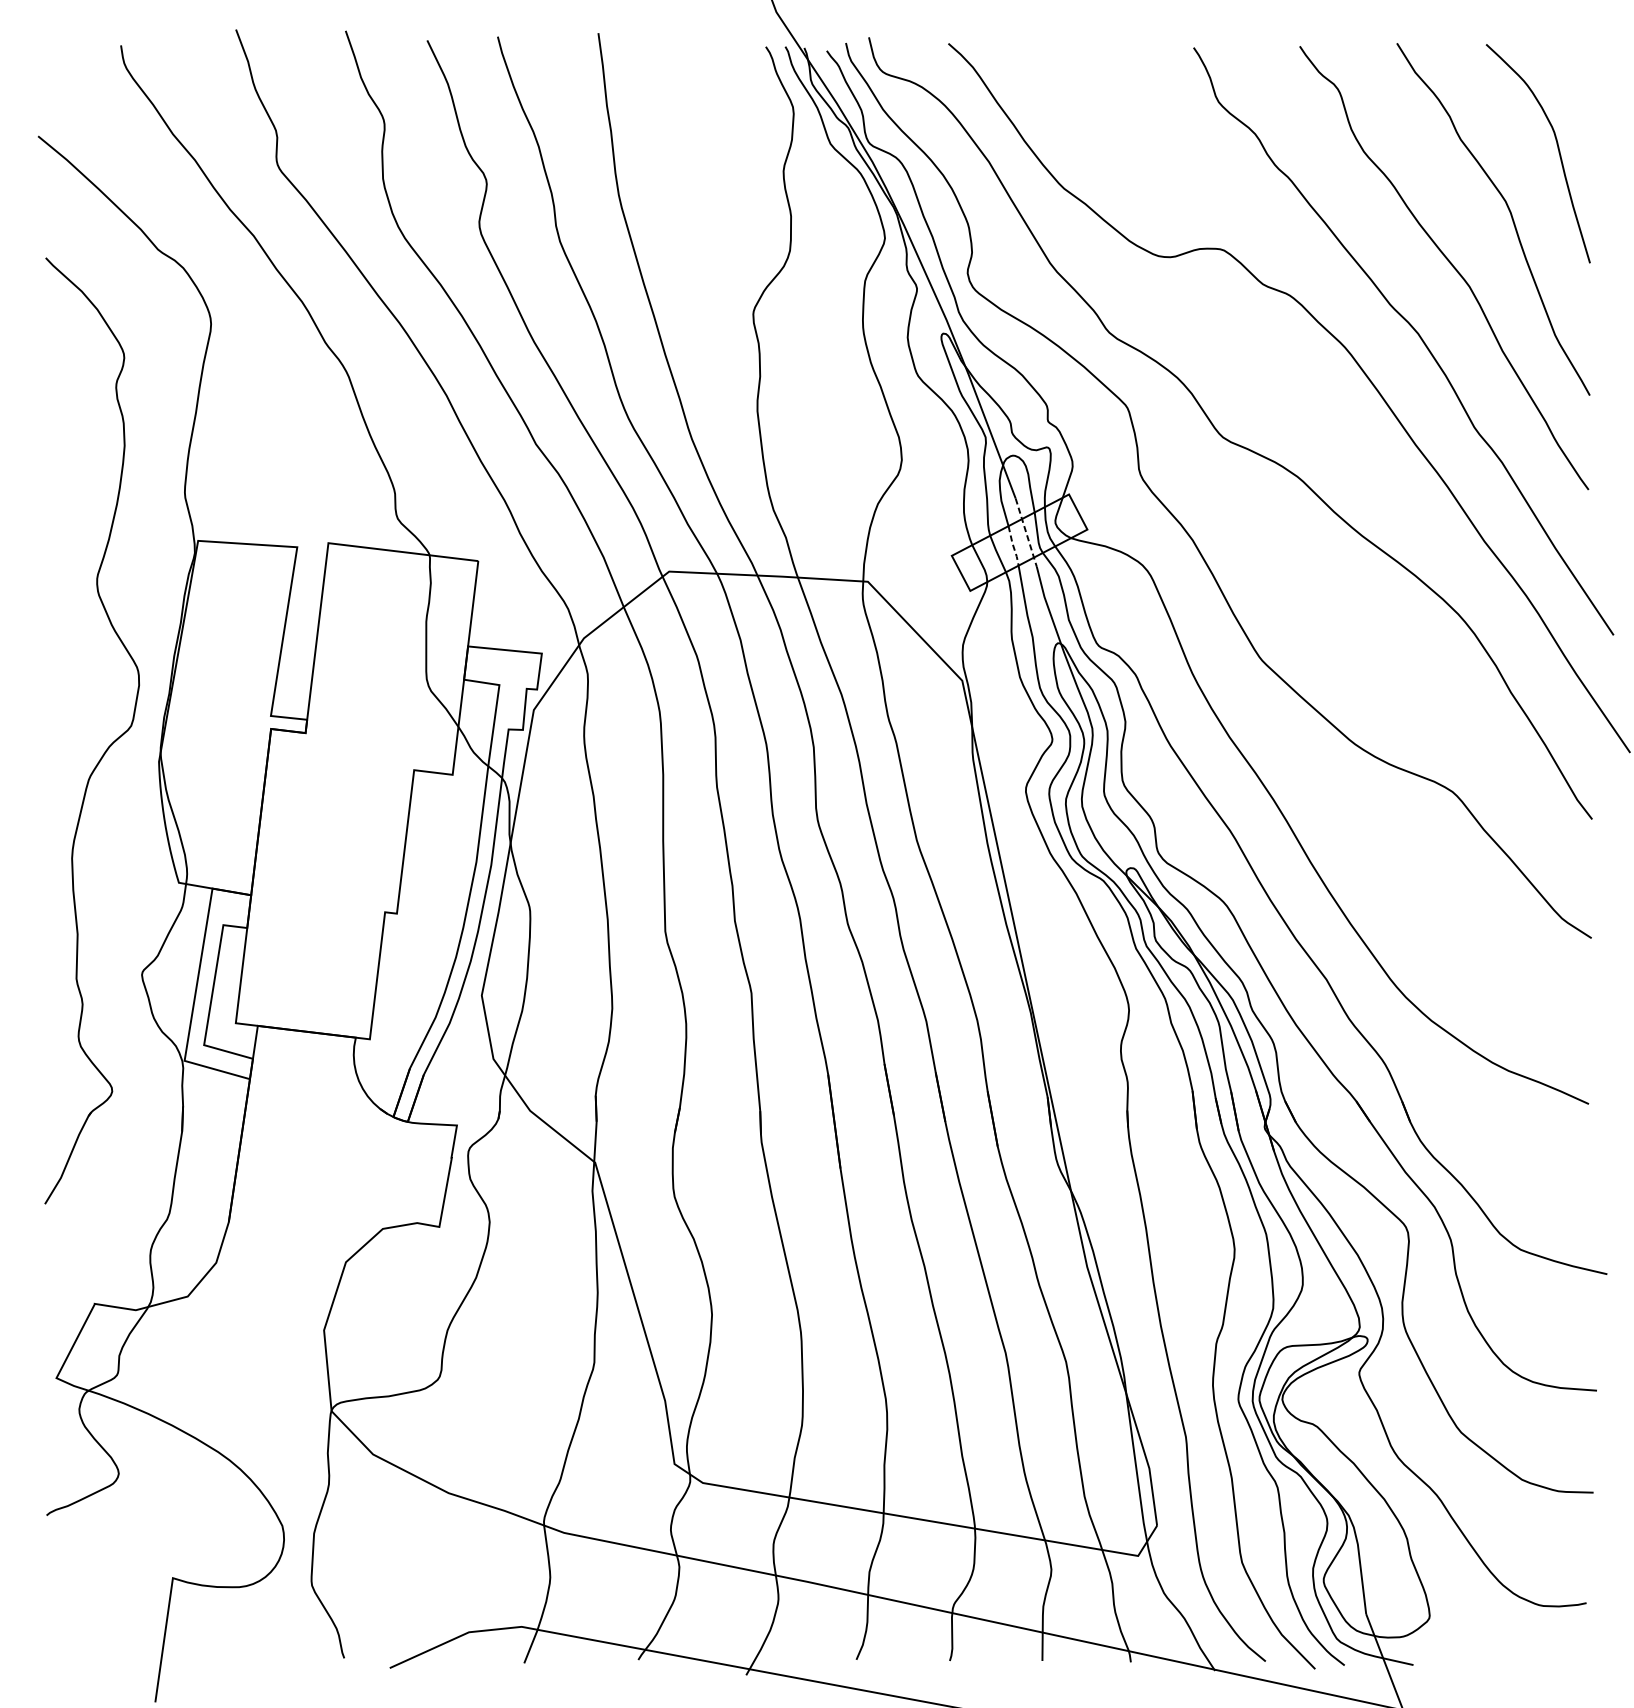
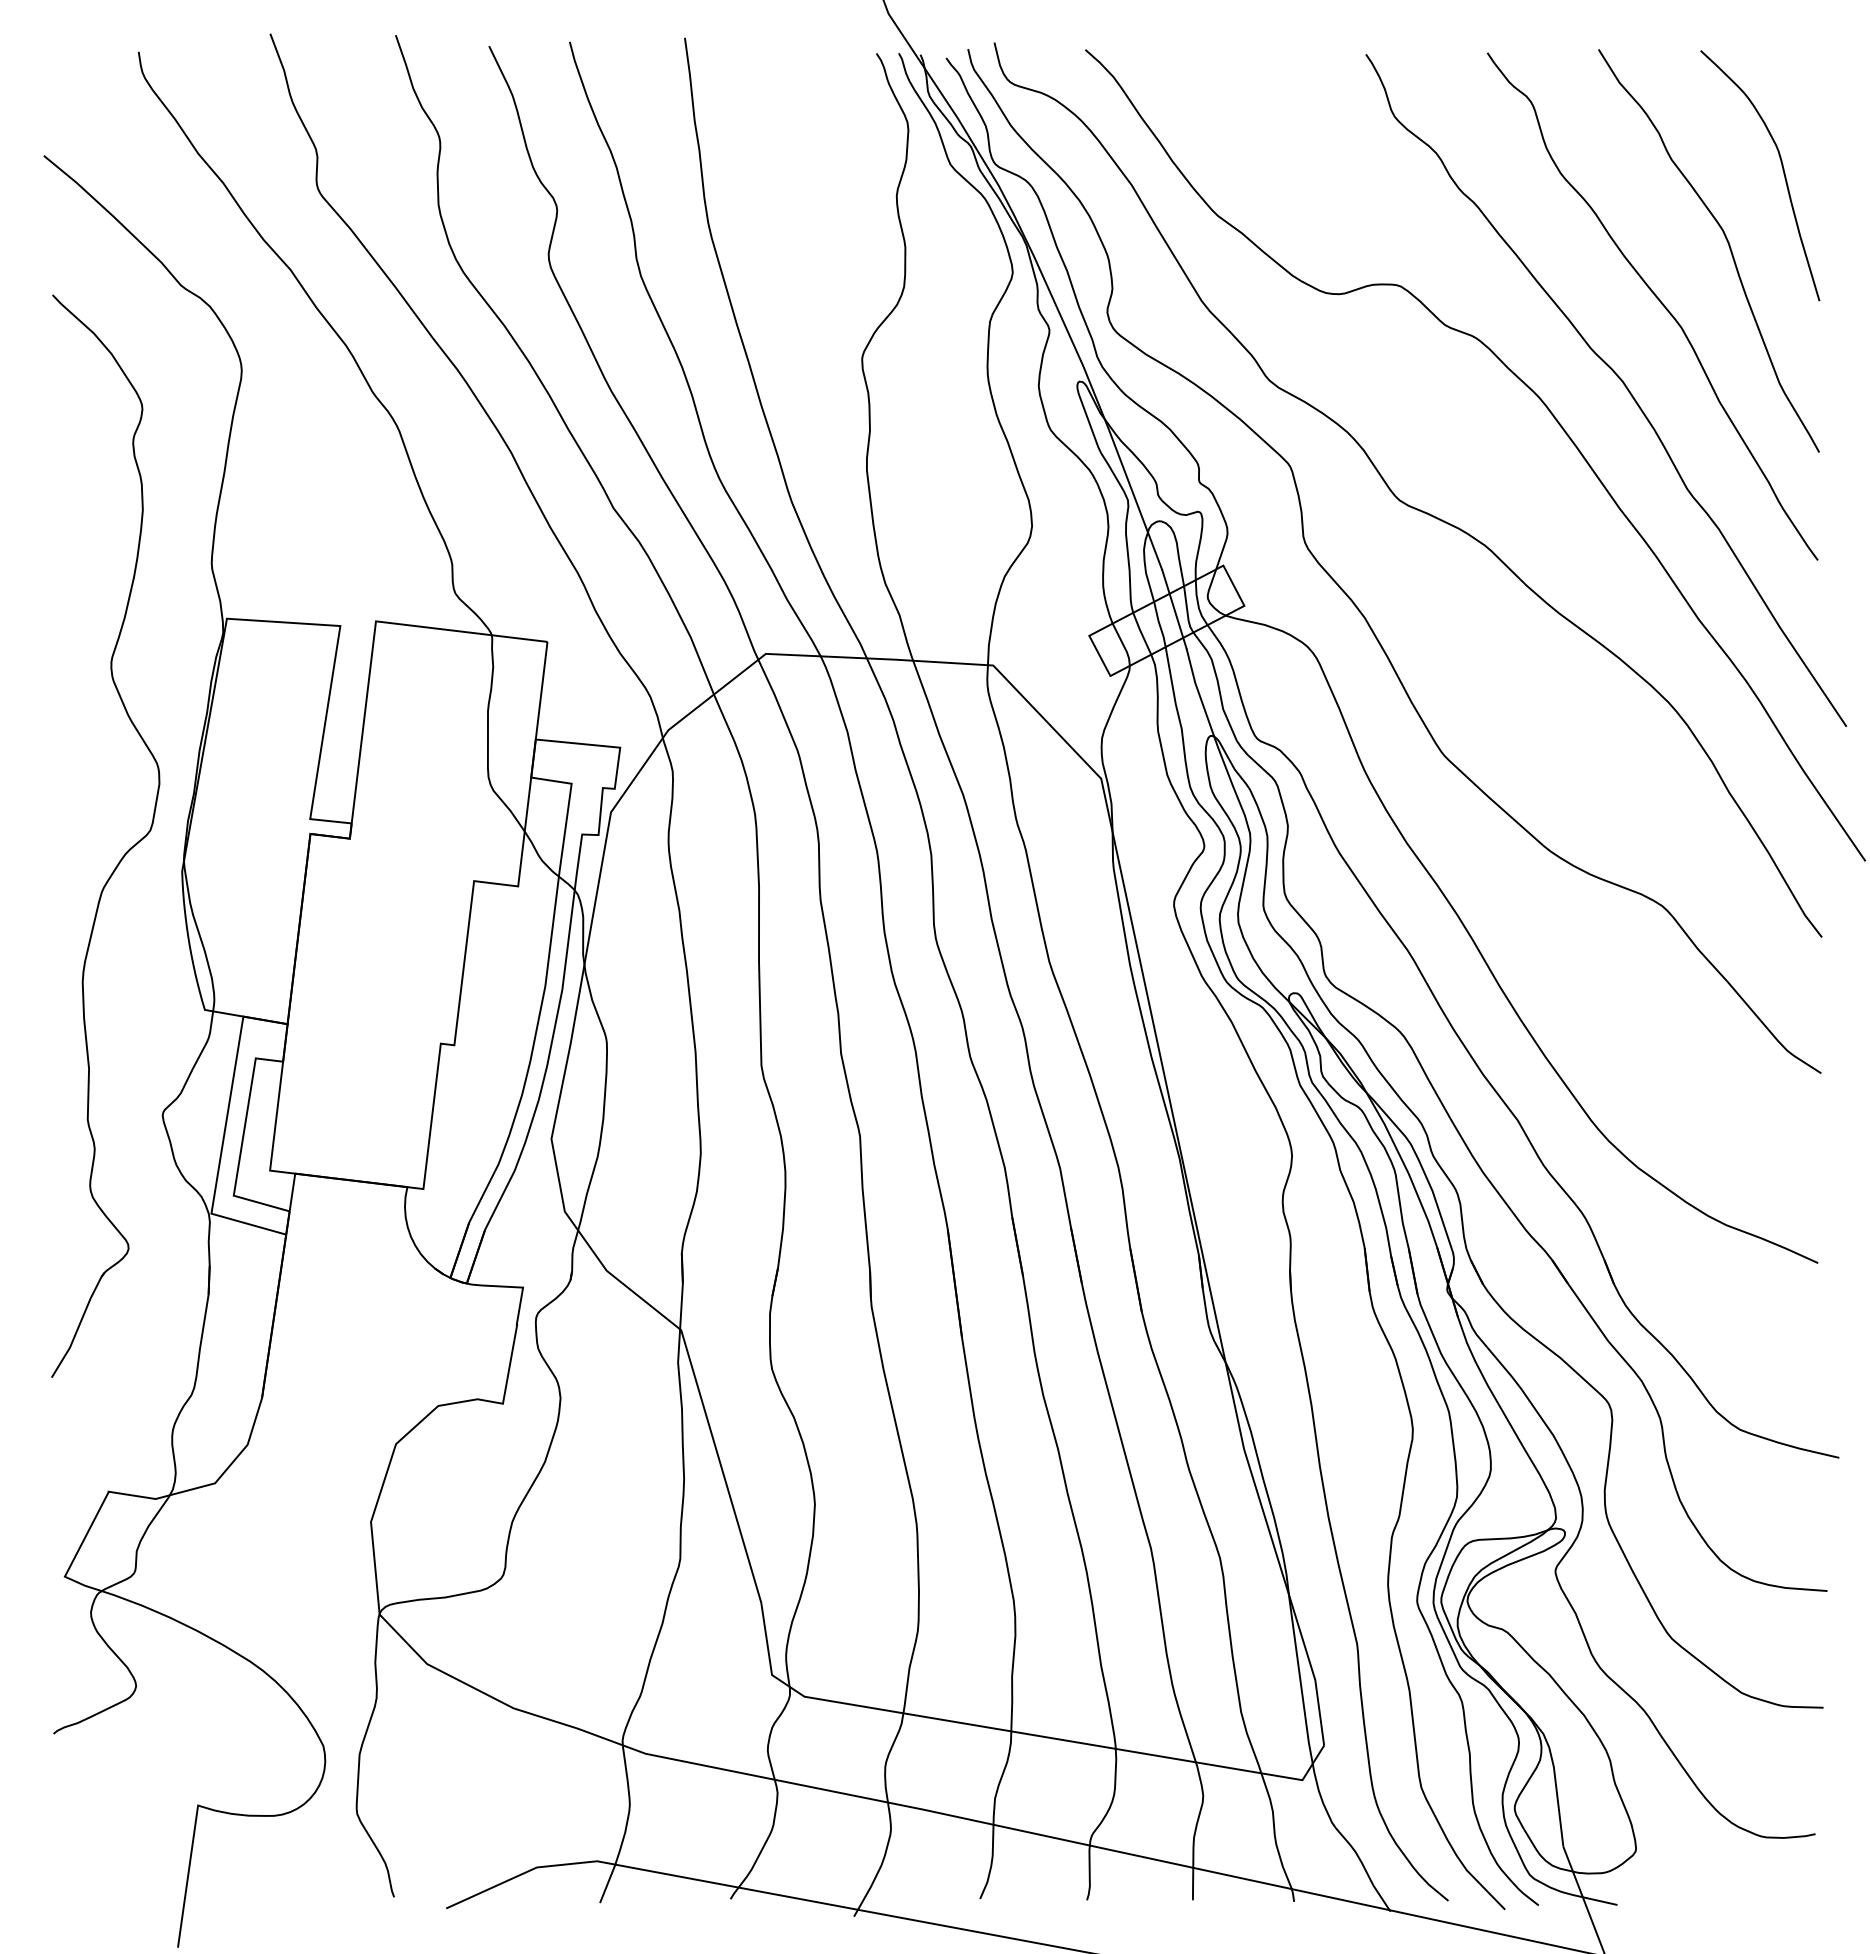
line: (1026, 532) -> (1174, 609), dashed -> solid
line: (1013, 546) -> (1159, 625), dashed -> solid

